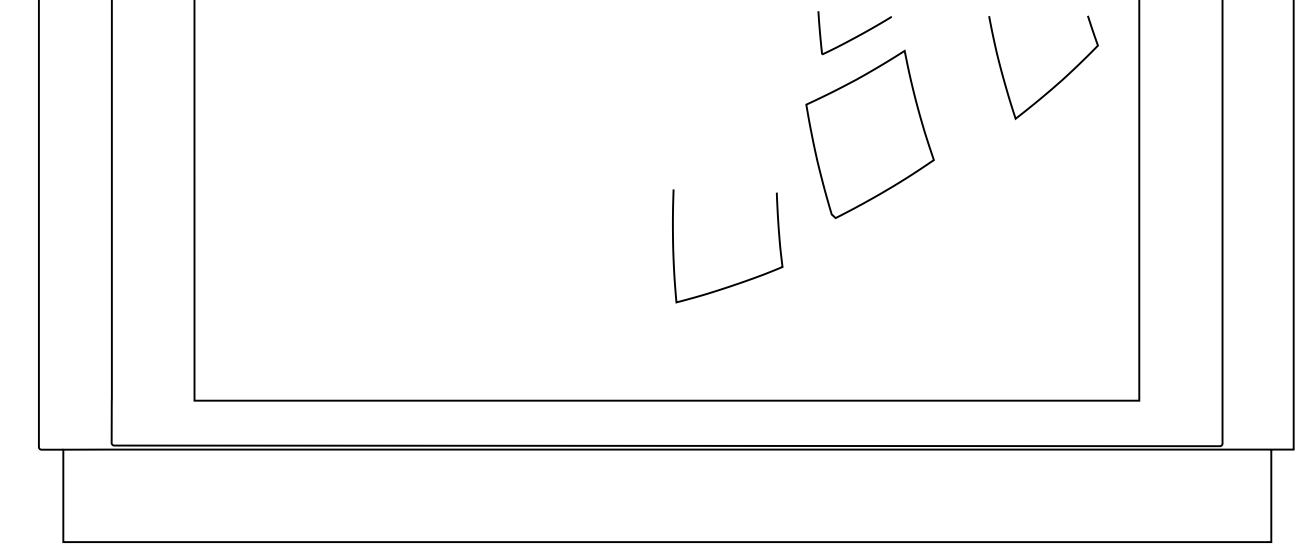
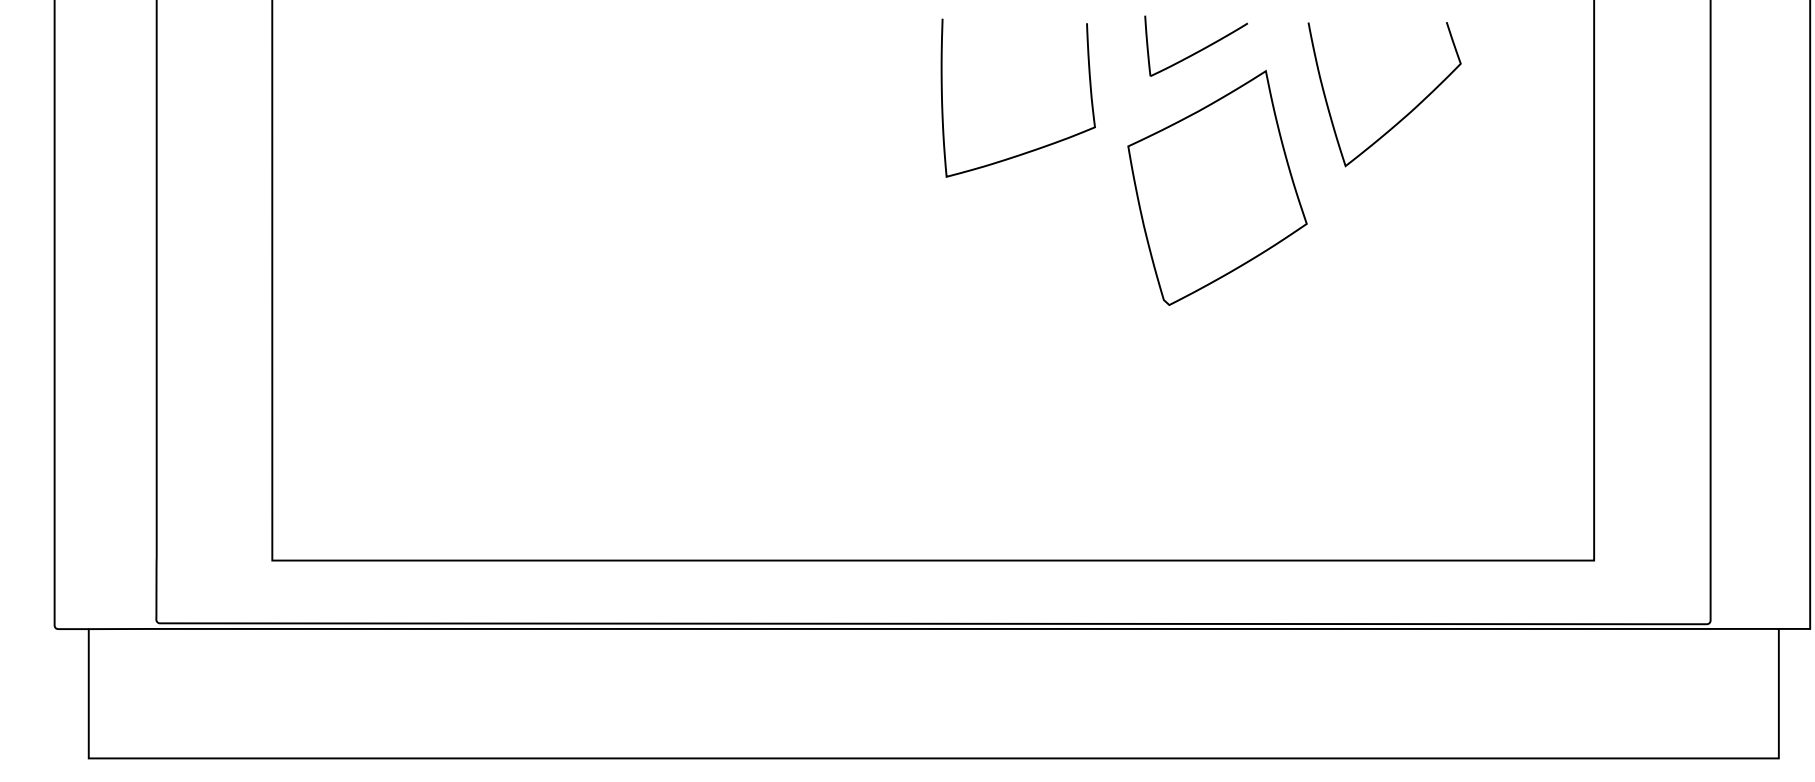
curve: (1056, 83) -> (1402, 116), moved
curve: (738, 282) -> (1033, 148), moved

